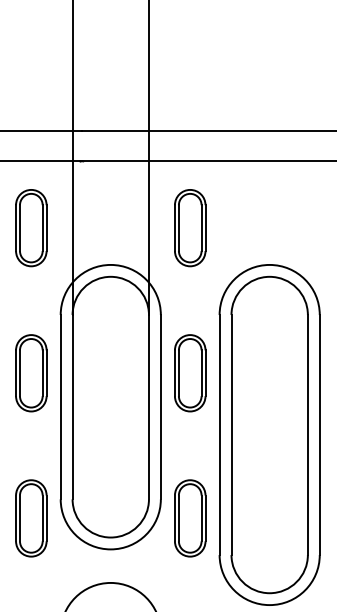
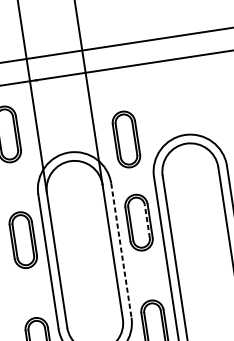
part: (190, 228) -> (126, 139), moved
line: (201, 373) -> (147, 221), solid -> dashed
line: (160, 407) -> (121, 250), solid -> dashed

